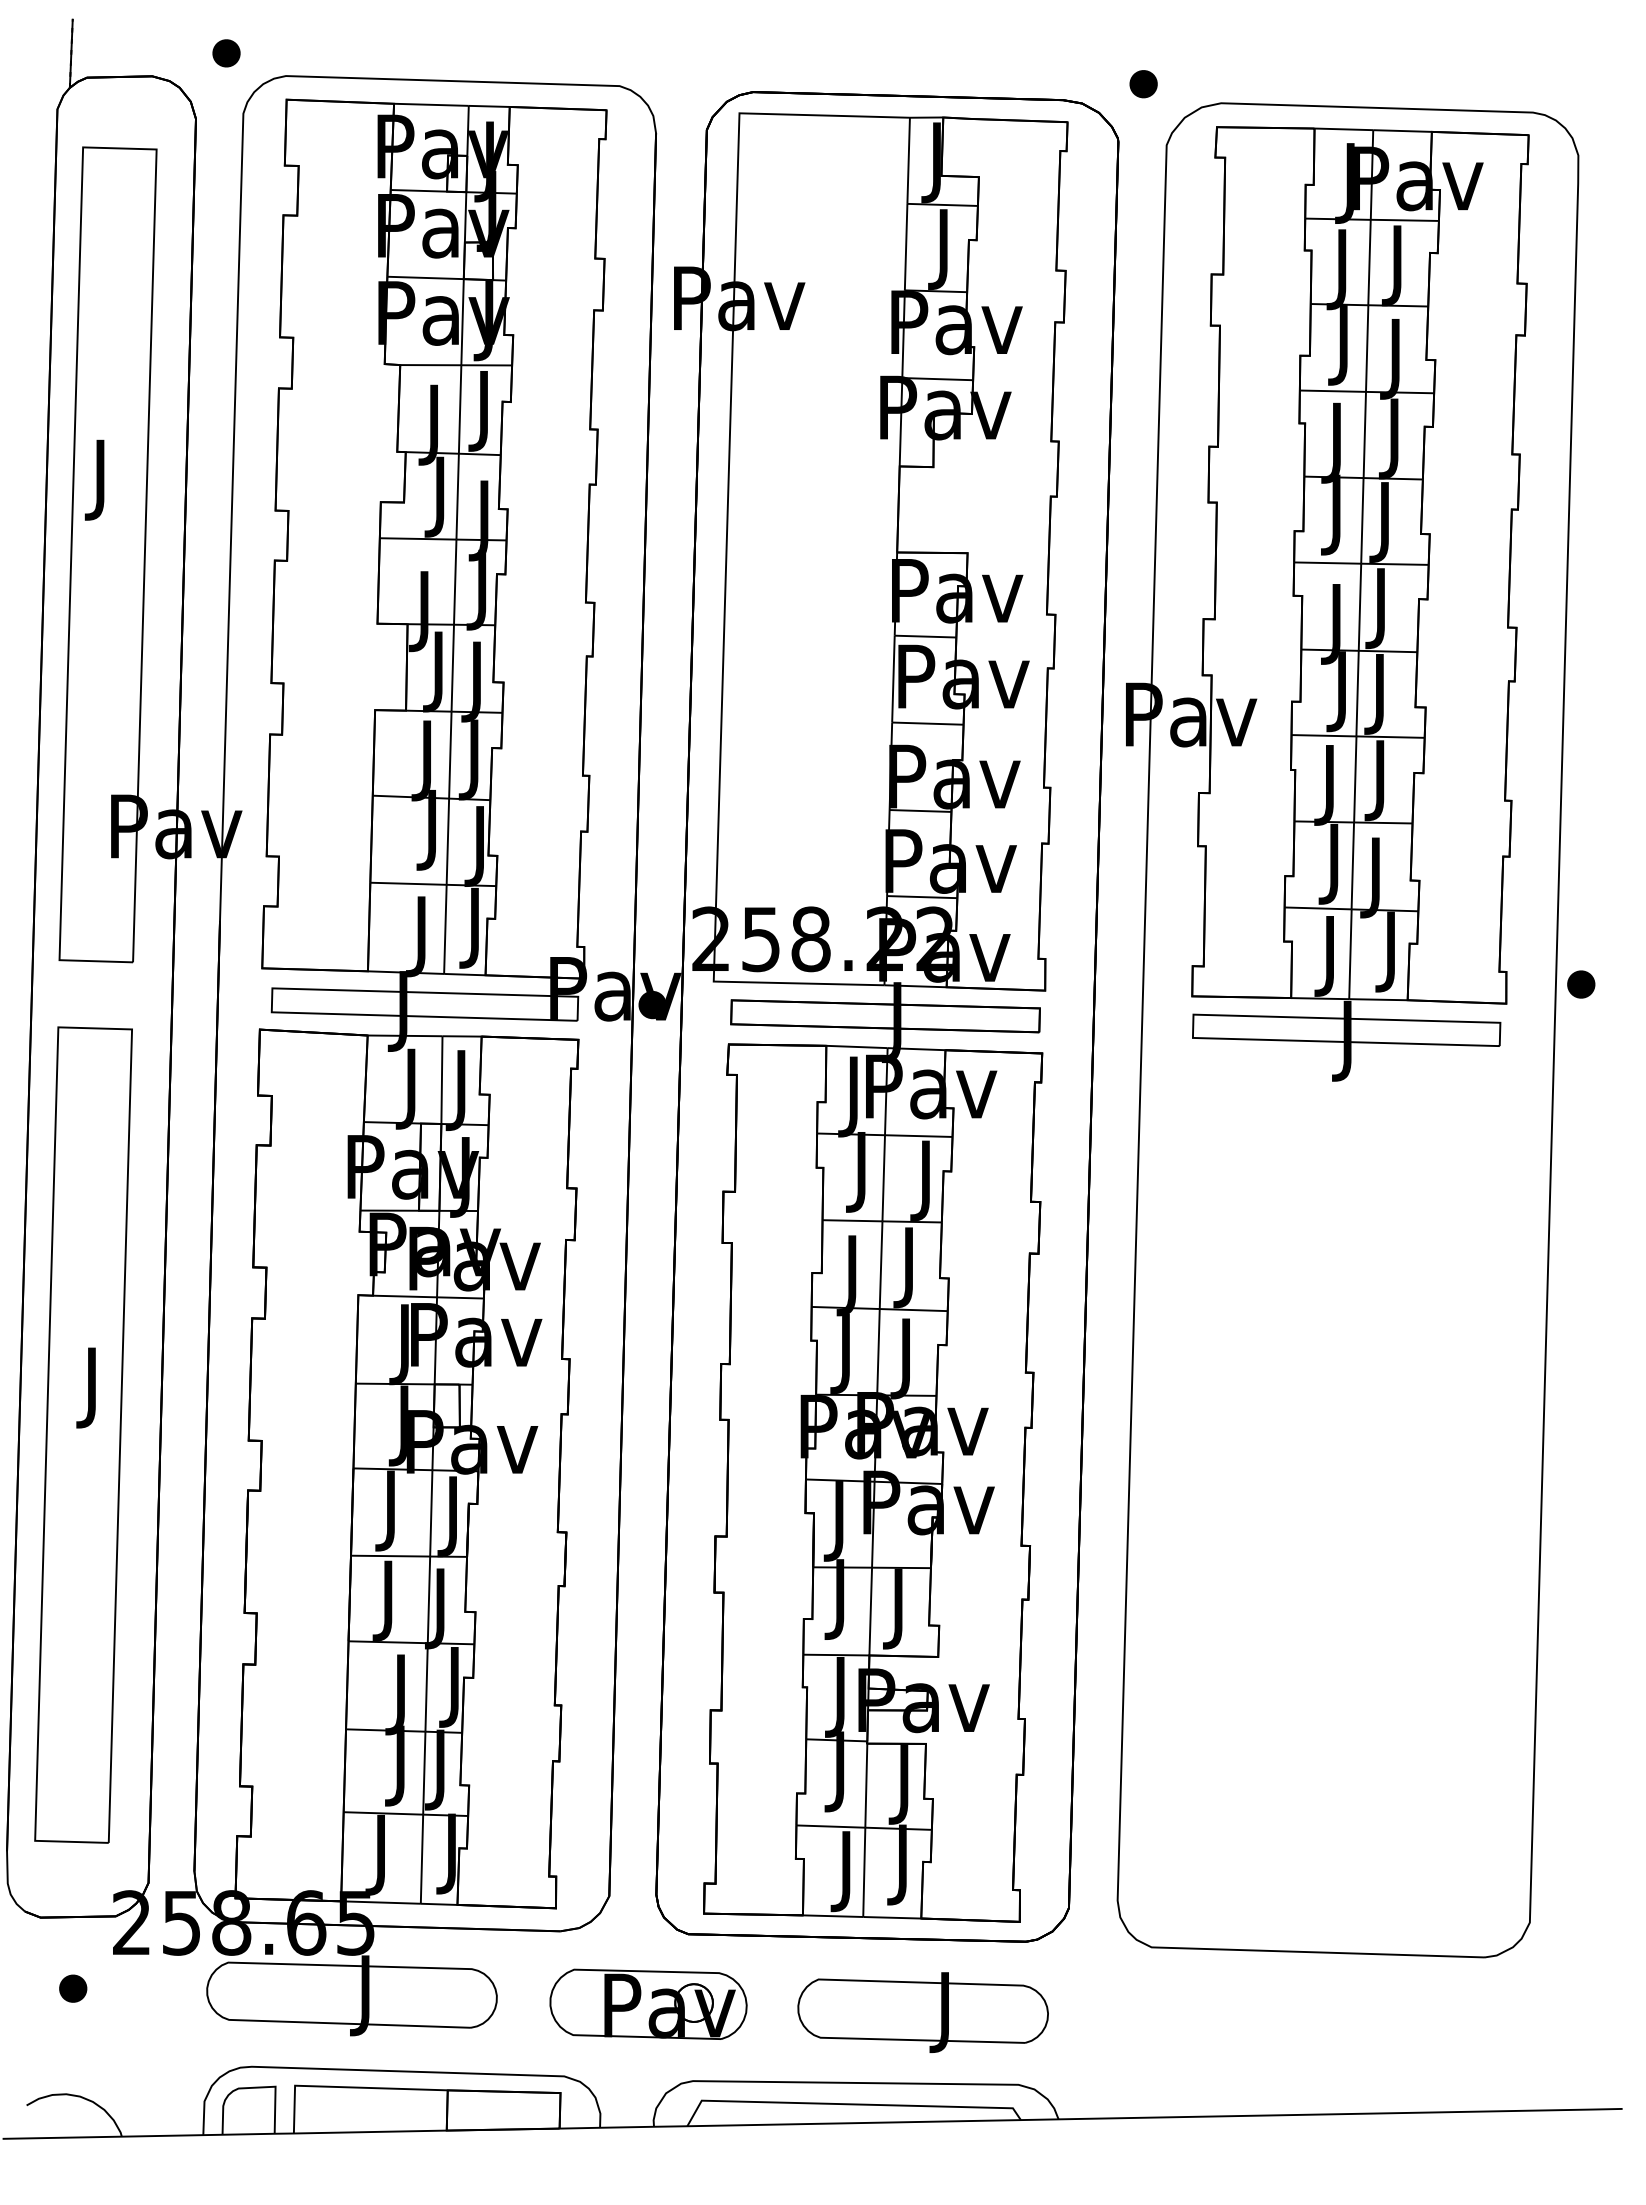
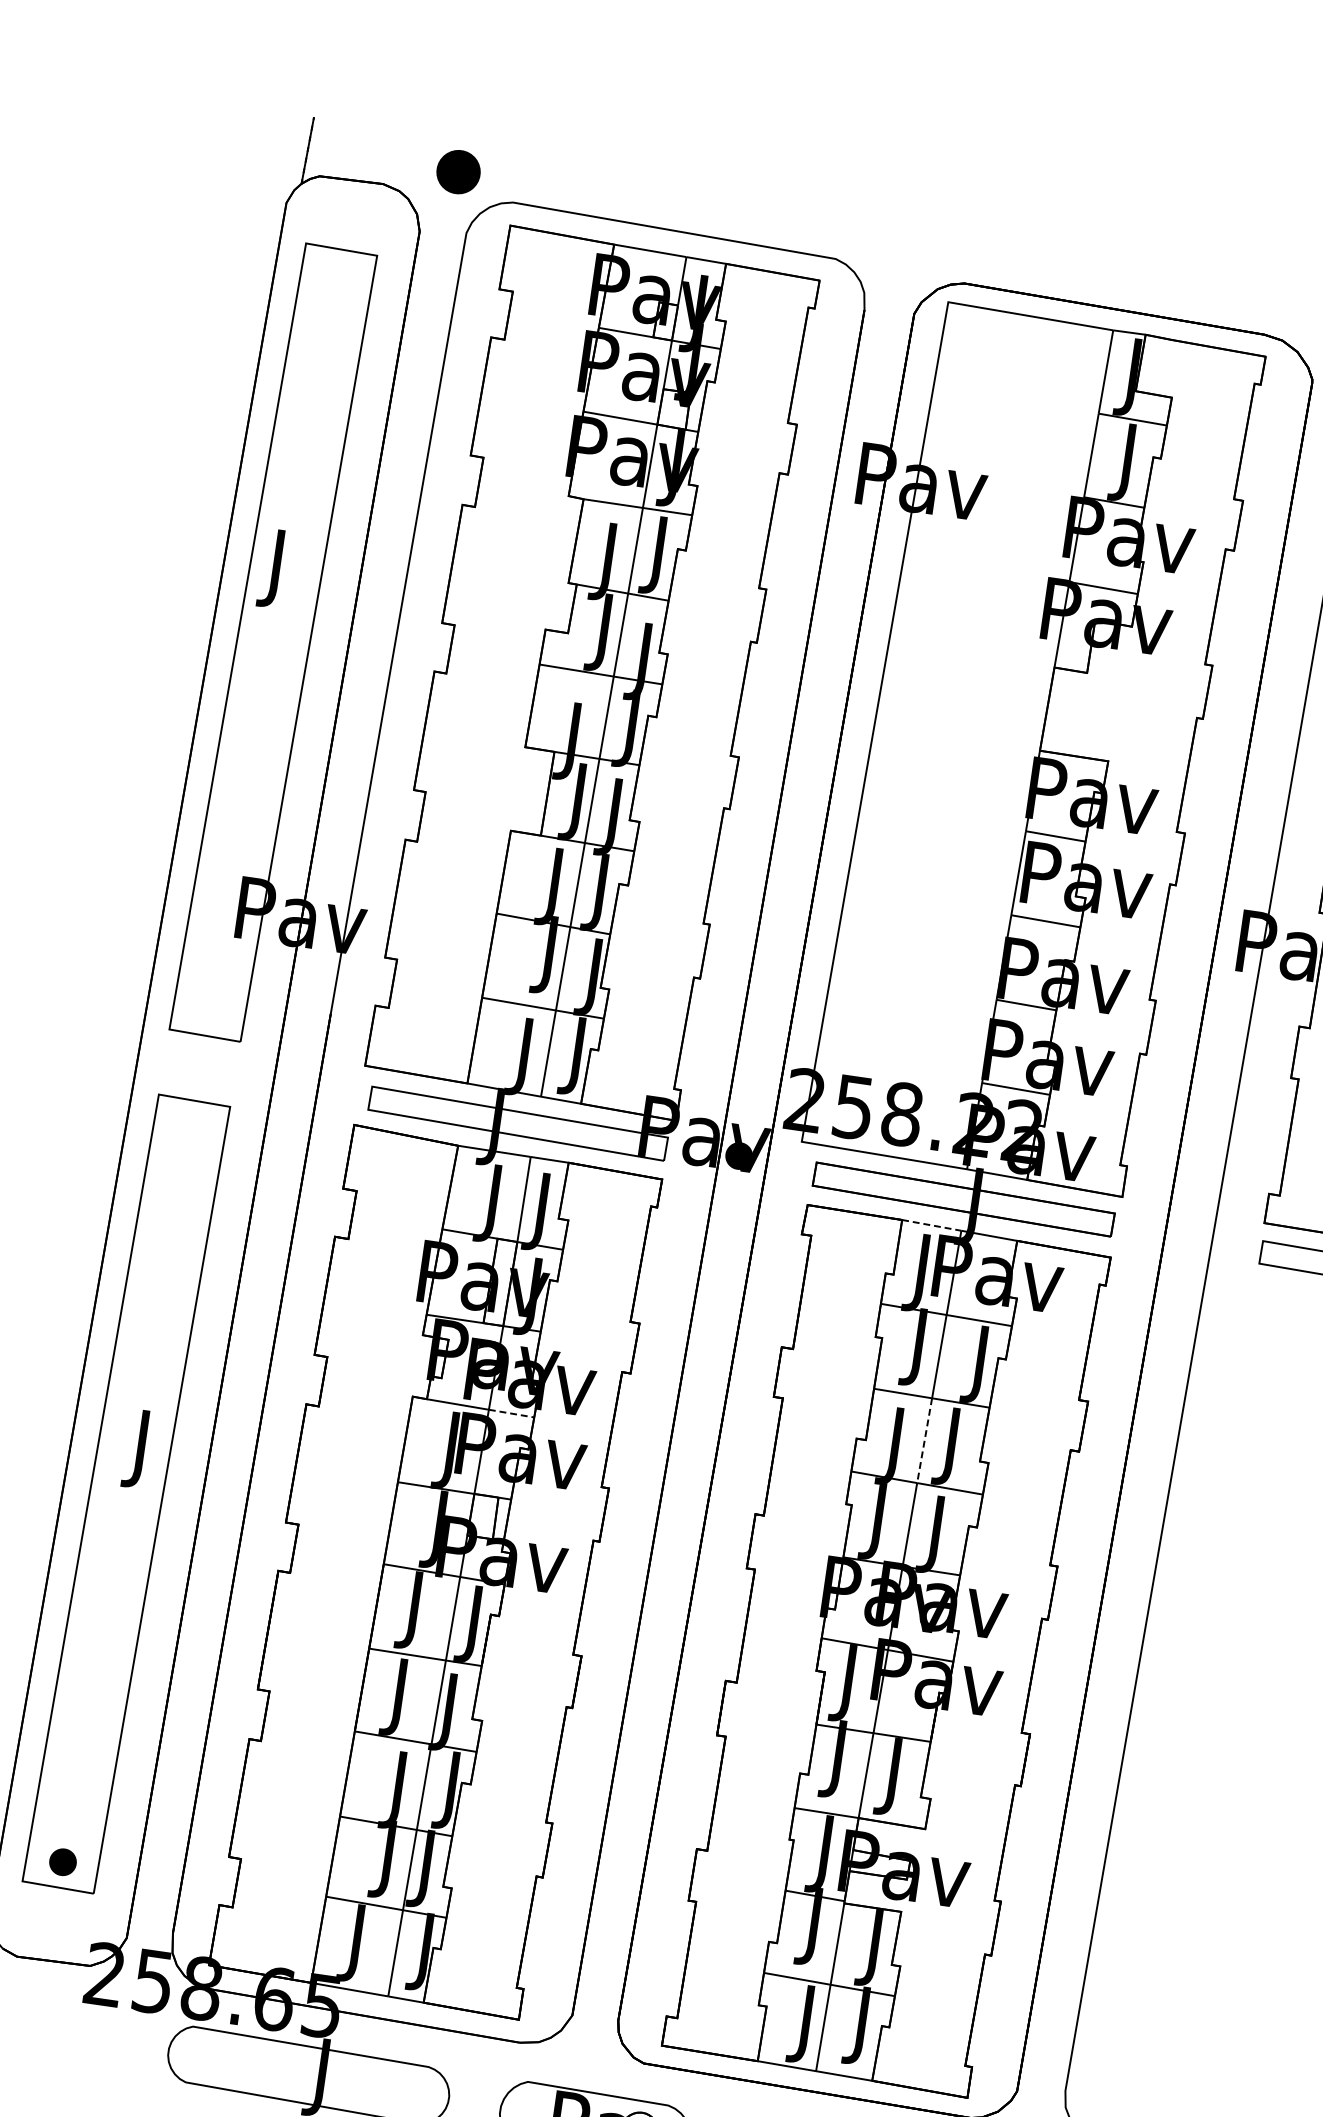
part: (226, 53) -> (458, 172), size x1.6
line: (856, 1046) -> (931, 1224), solid -> dashed
line: (881, 1265) -> (924, 1441), solid -> dashed
line: (460, 1297) -> (511, 1413), solid -> dashed
part: (73, 1988) -> (63, 1862), moved

